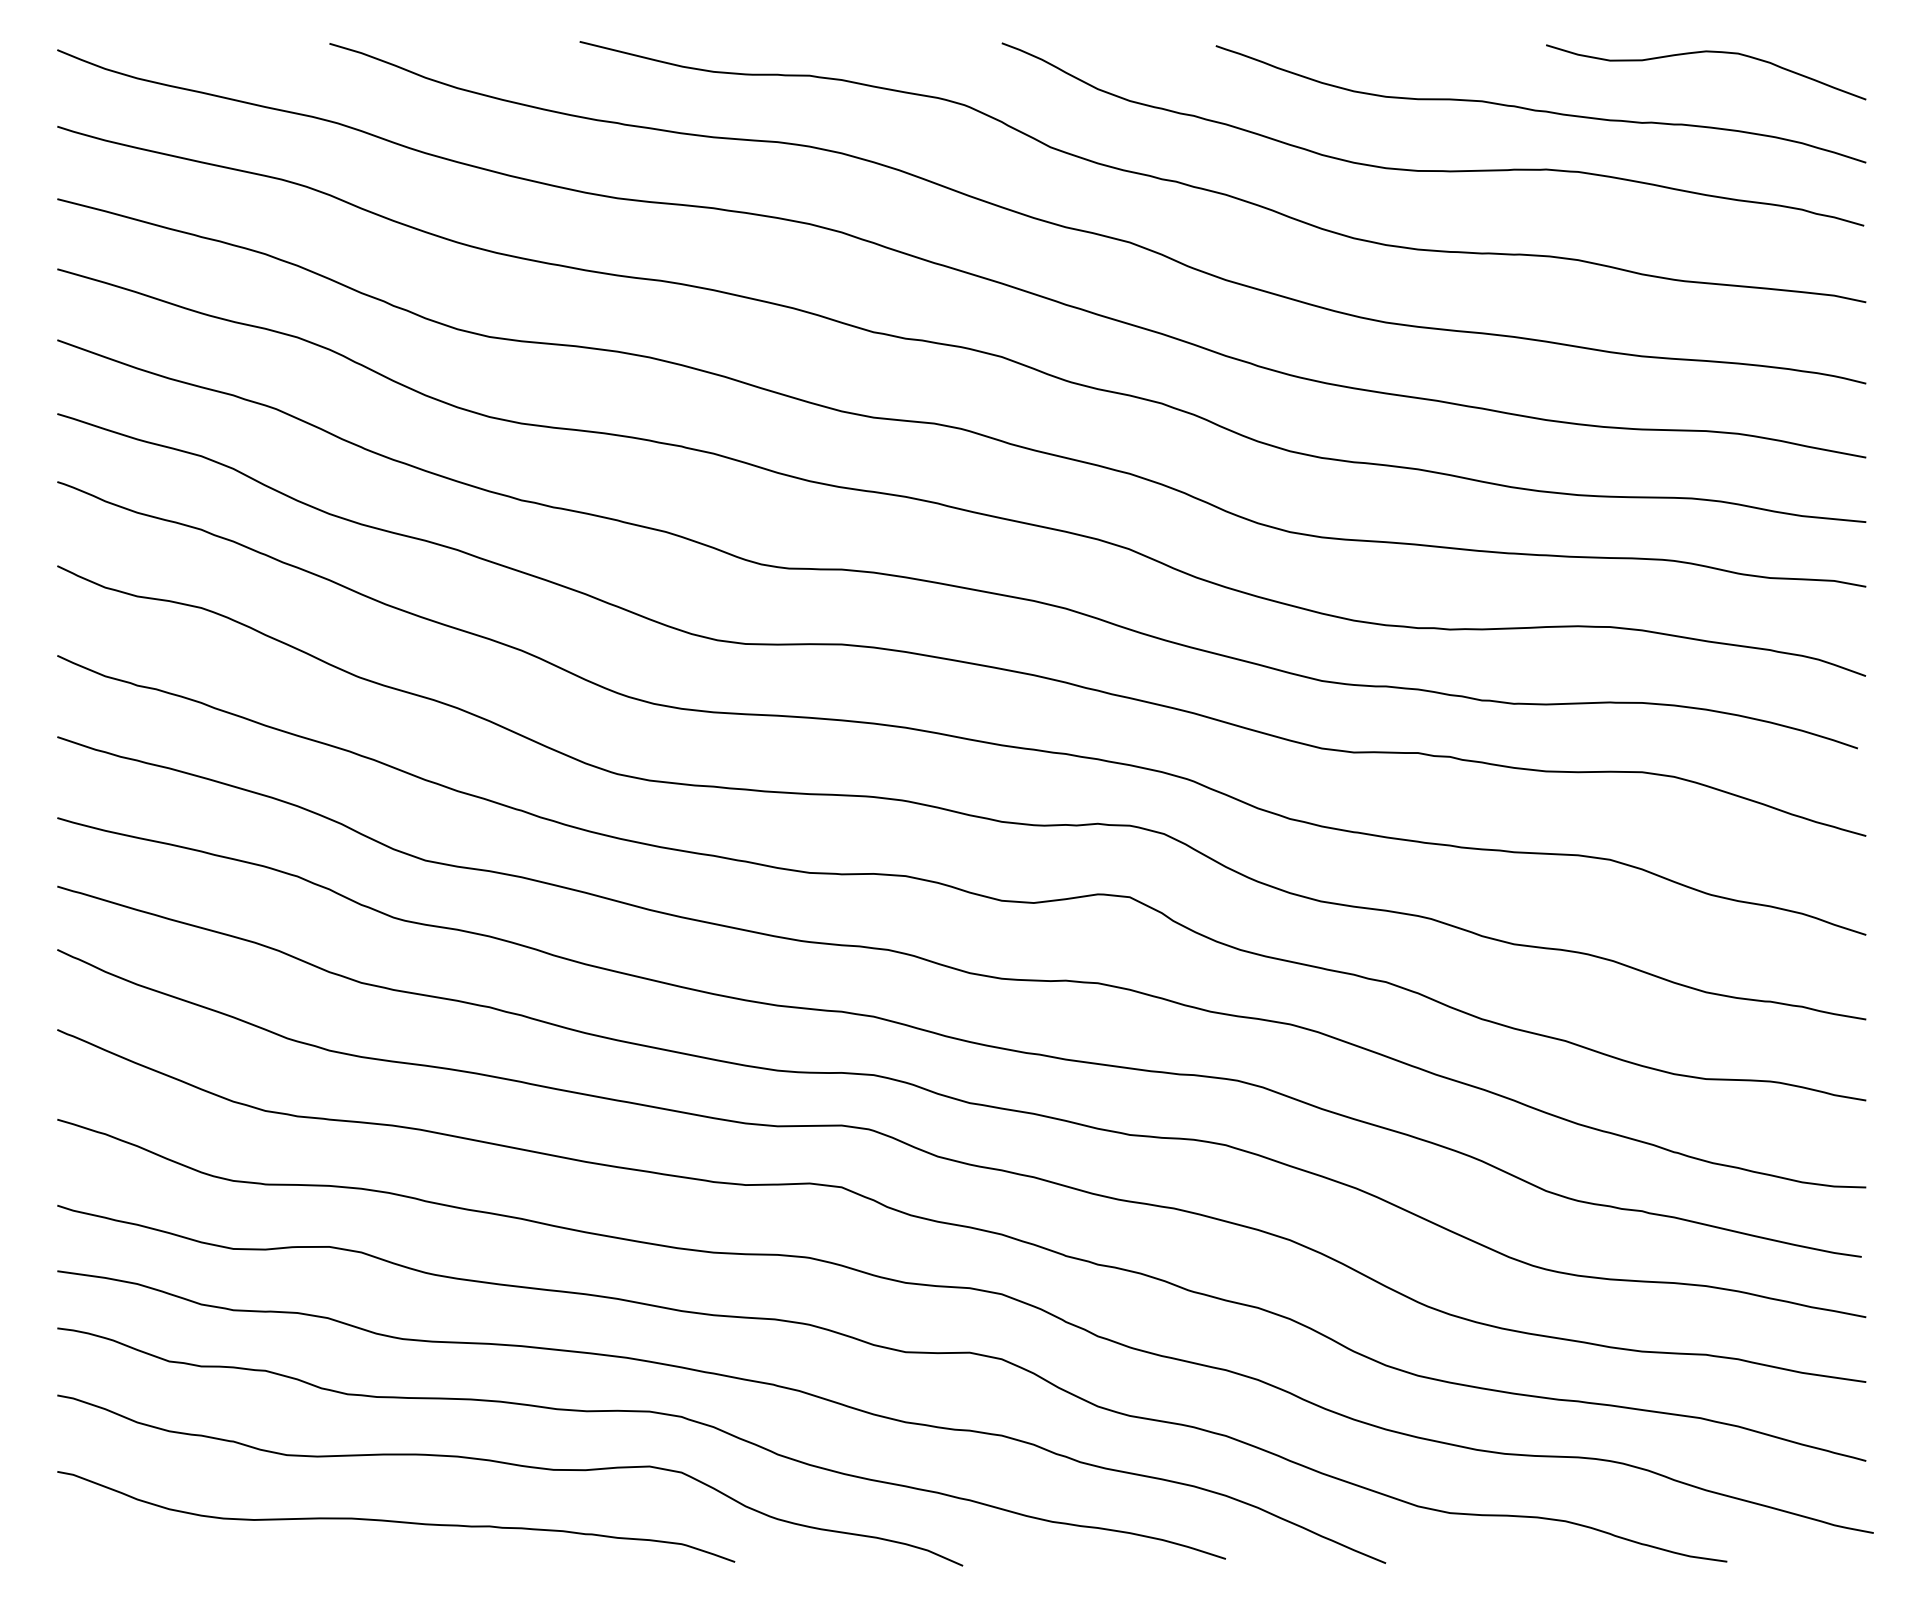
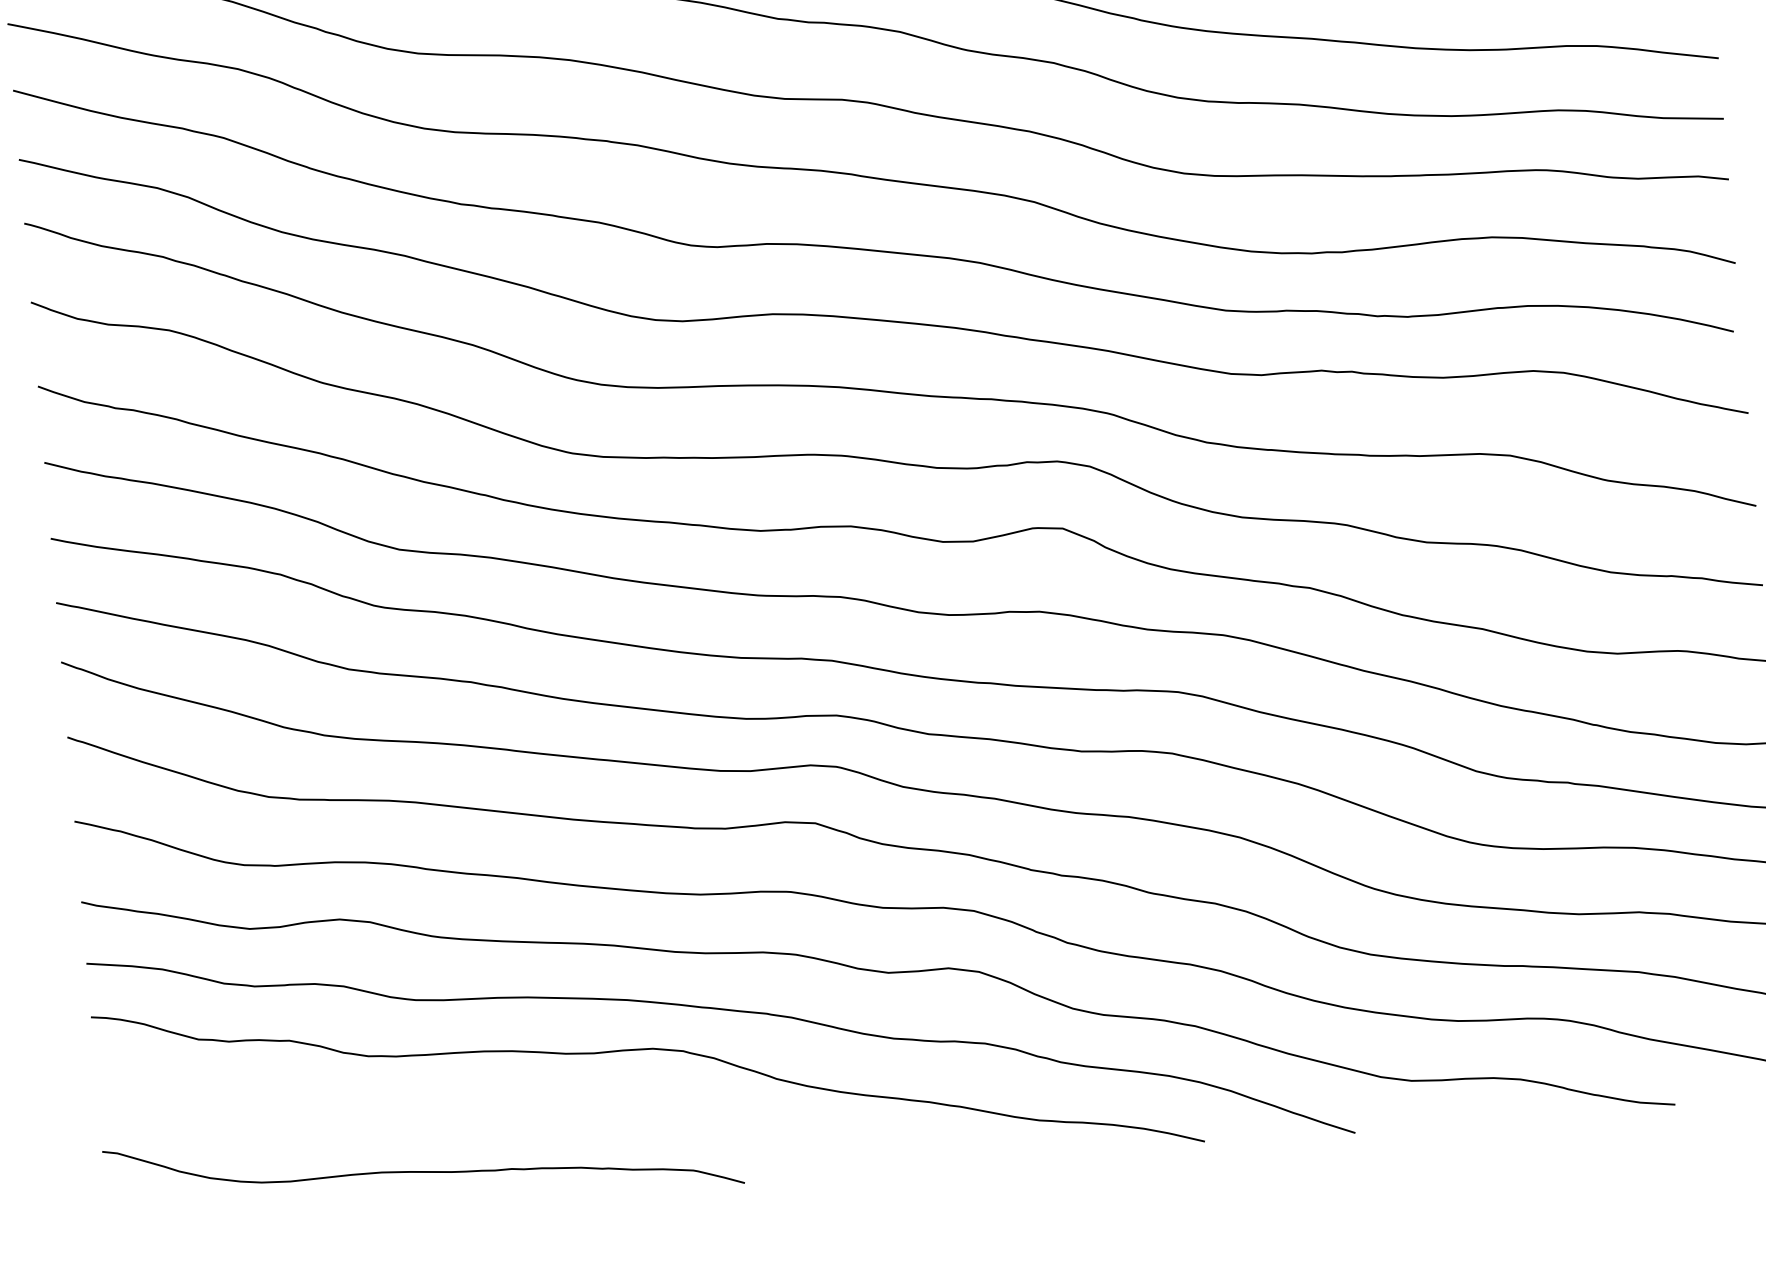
curve: (511, 1465) -> (527, 1110), removed

